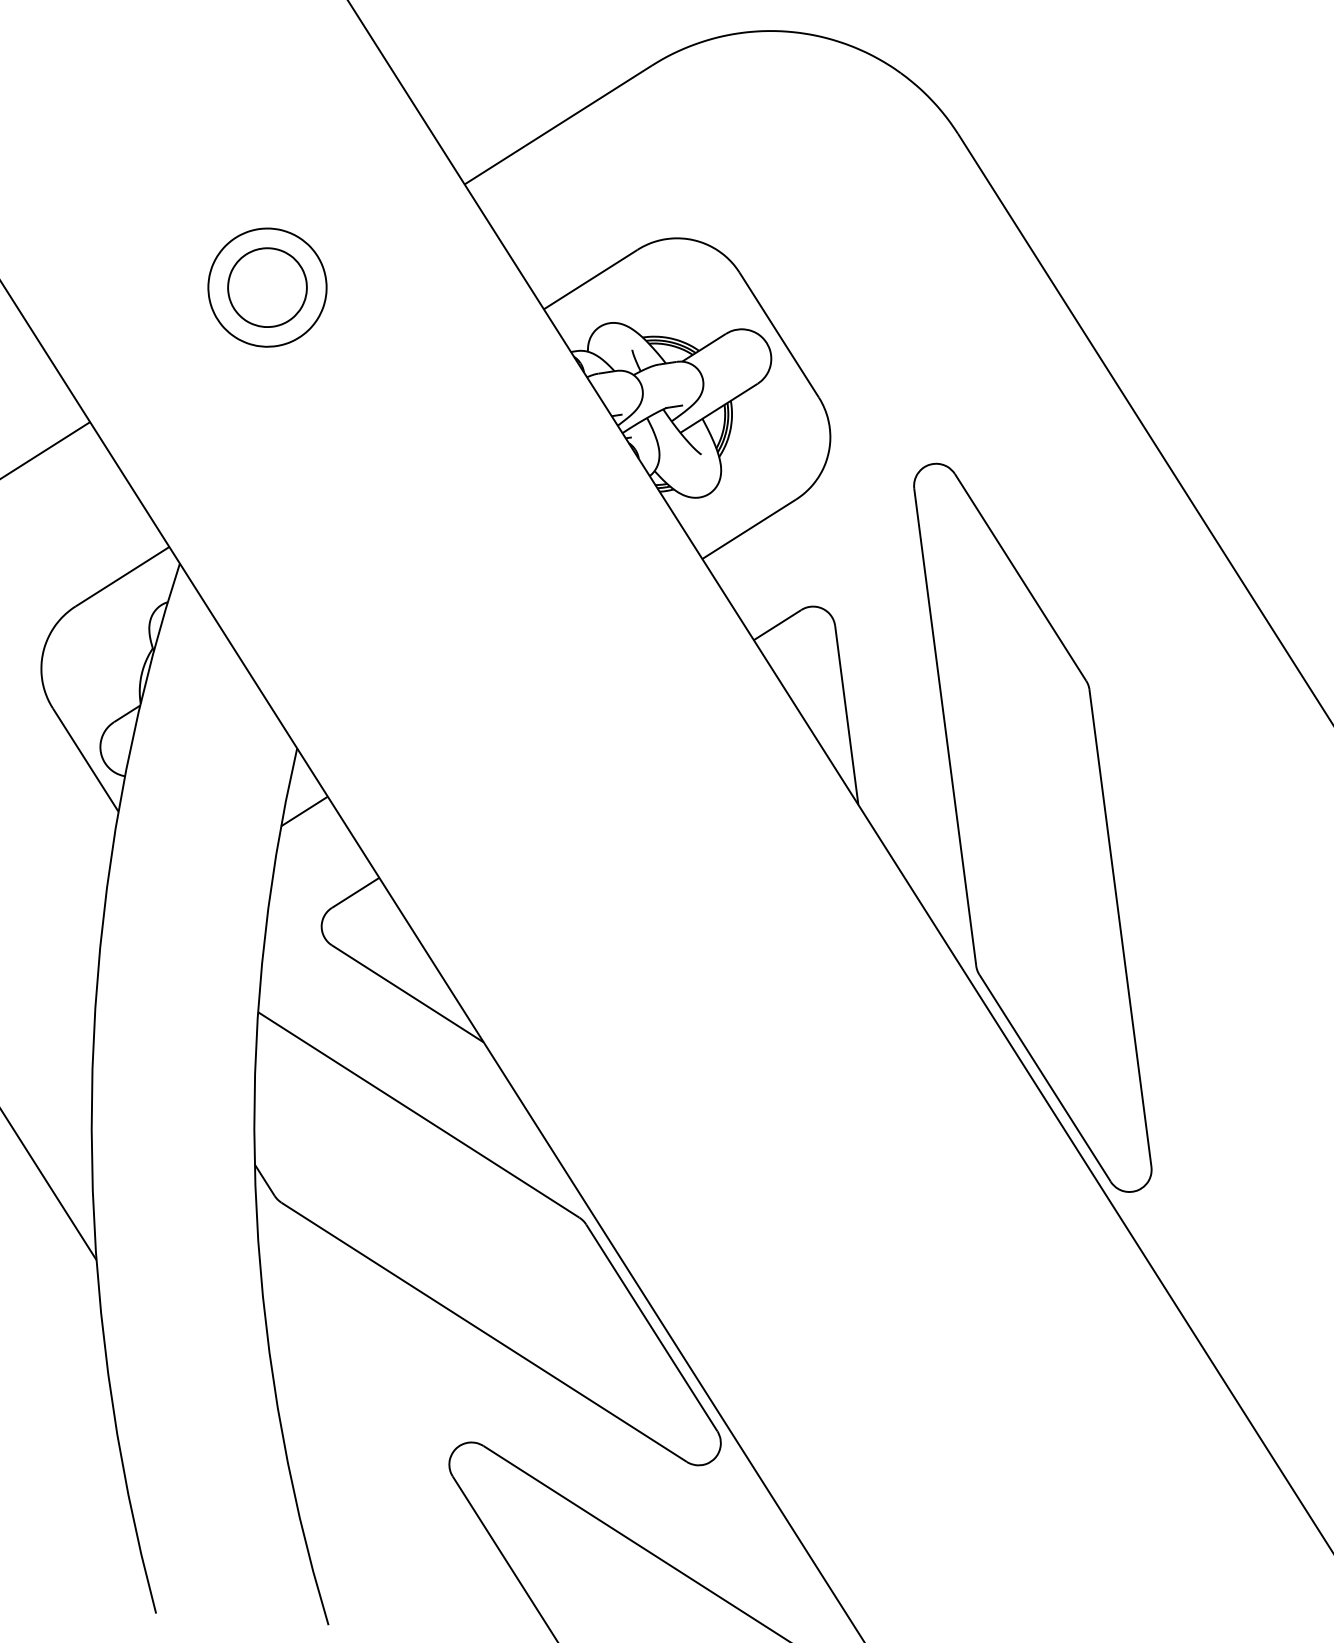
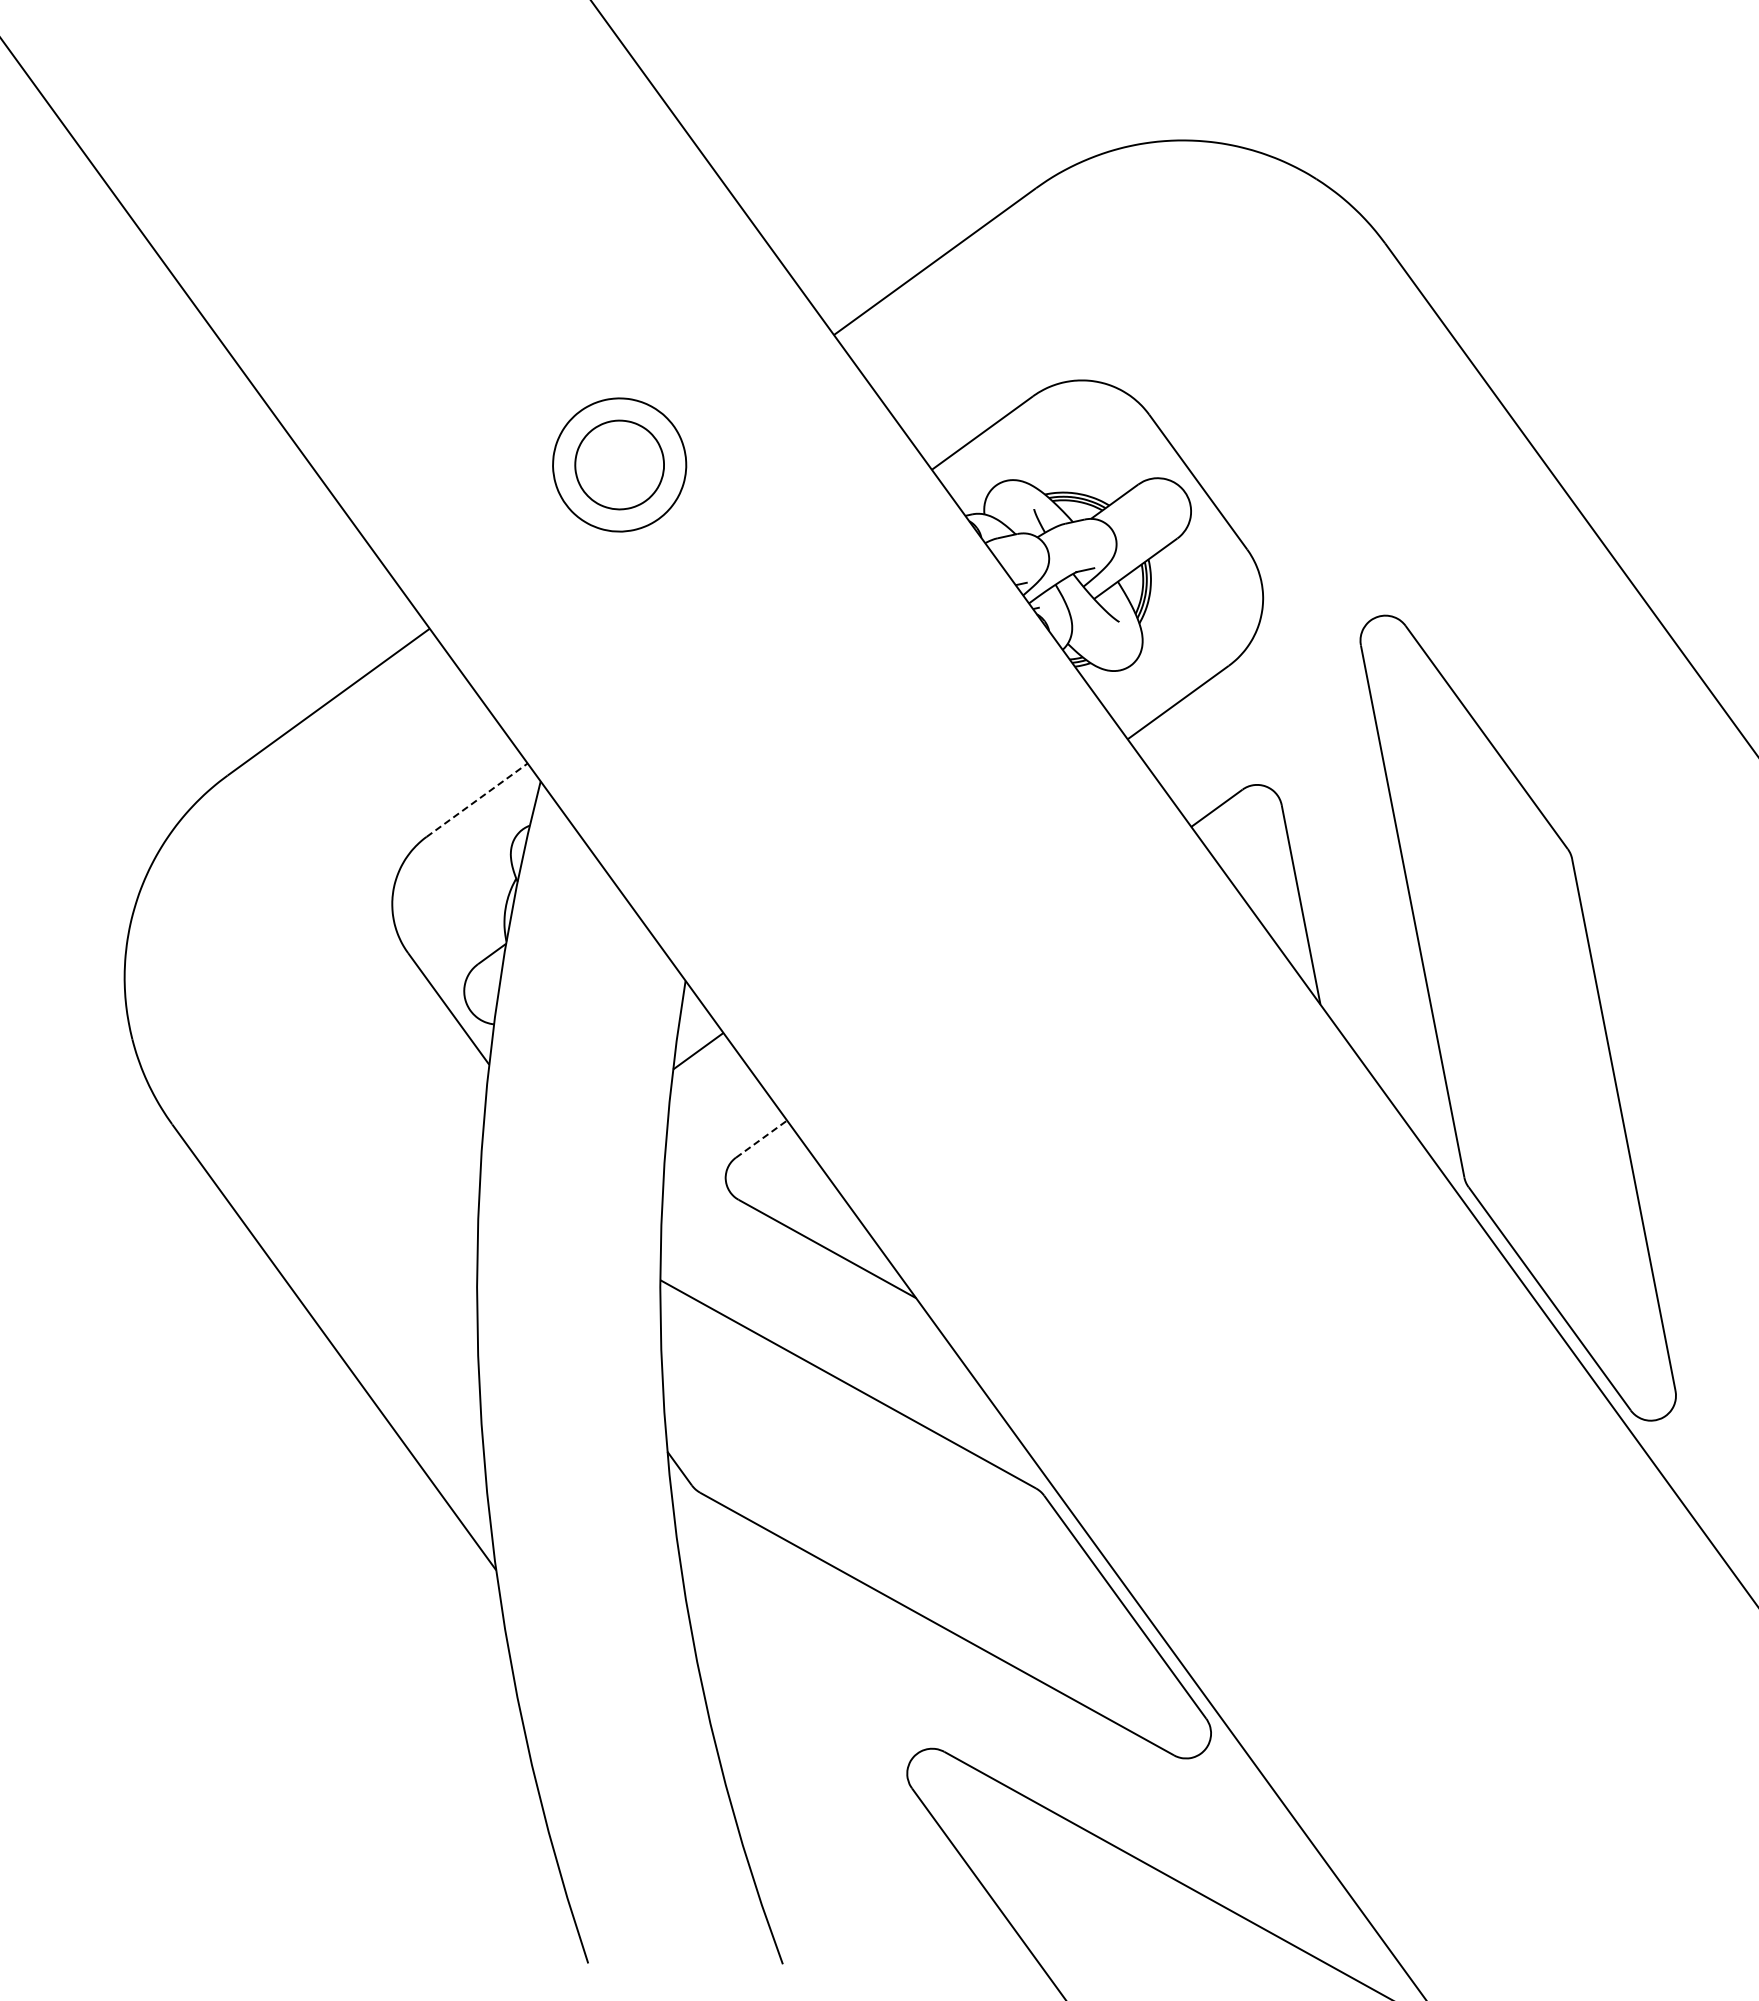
line: (122, 576) -> (477, 799), solid -> dashed
line: (355, 893) -> (761, 1139), solid -> dashed

